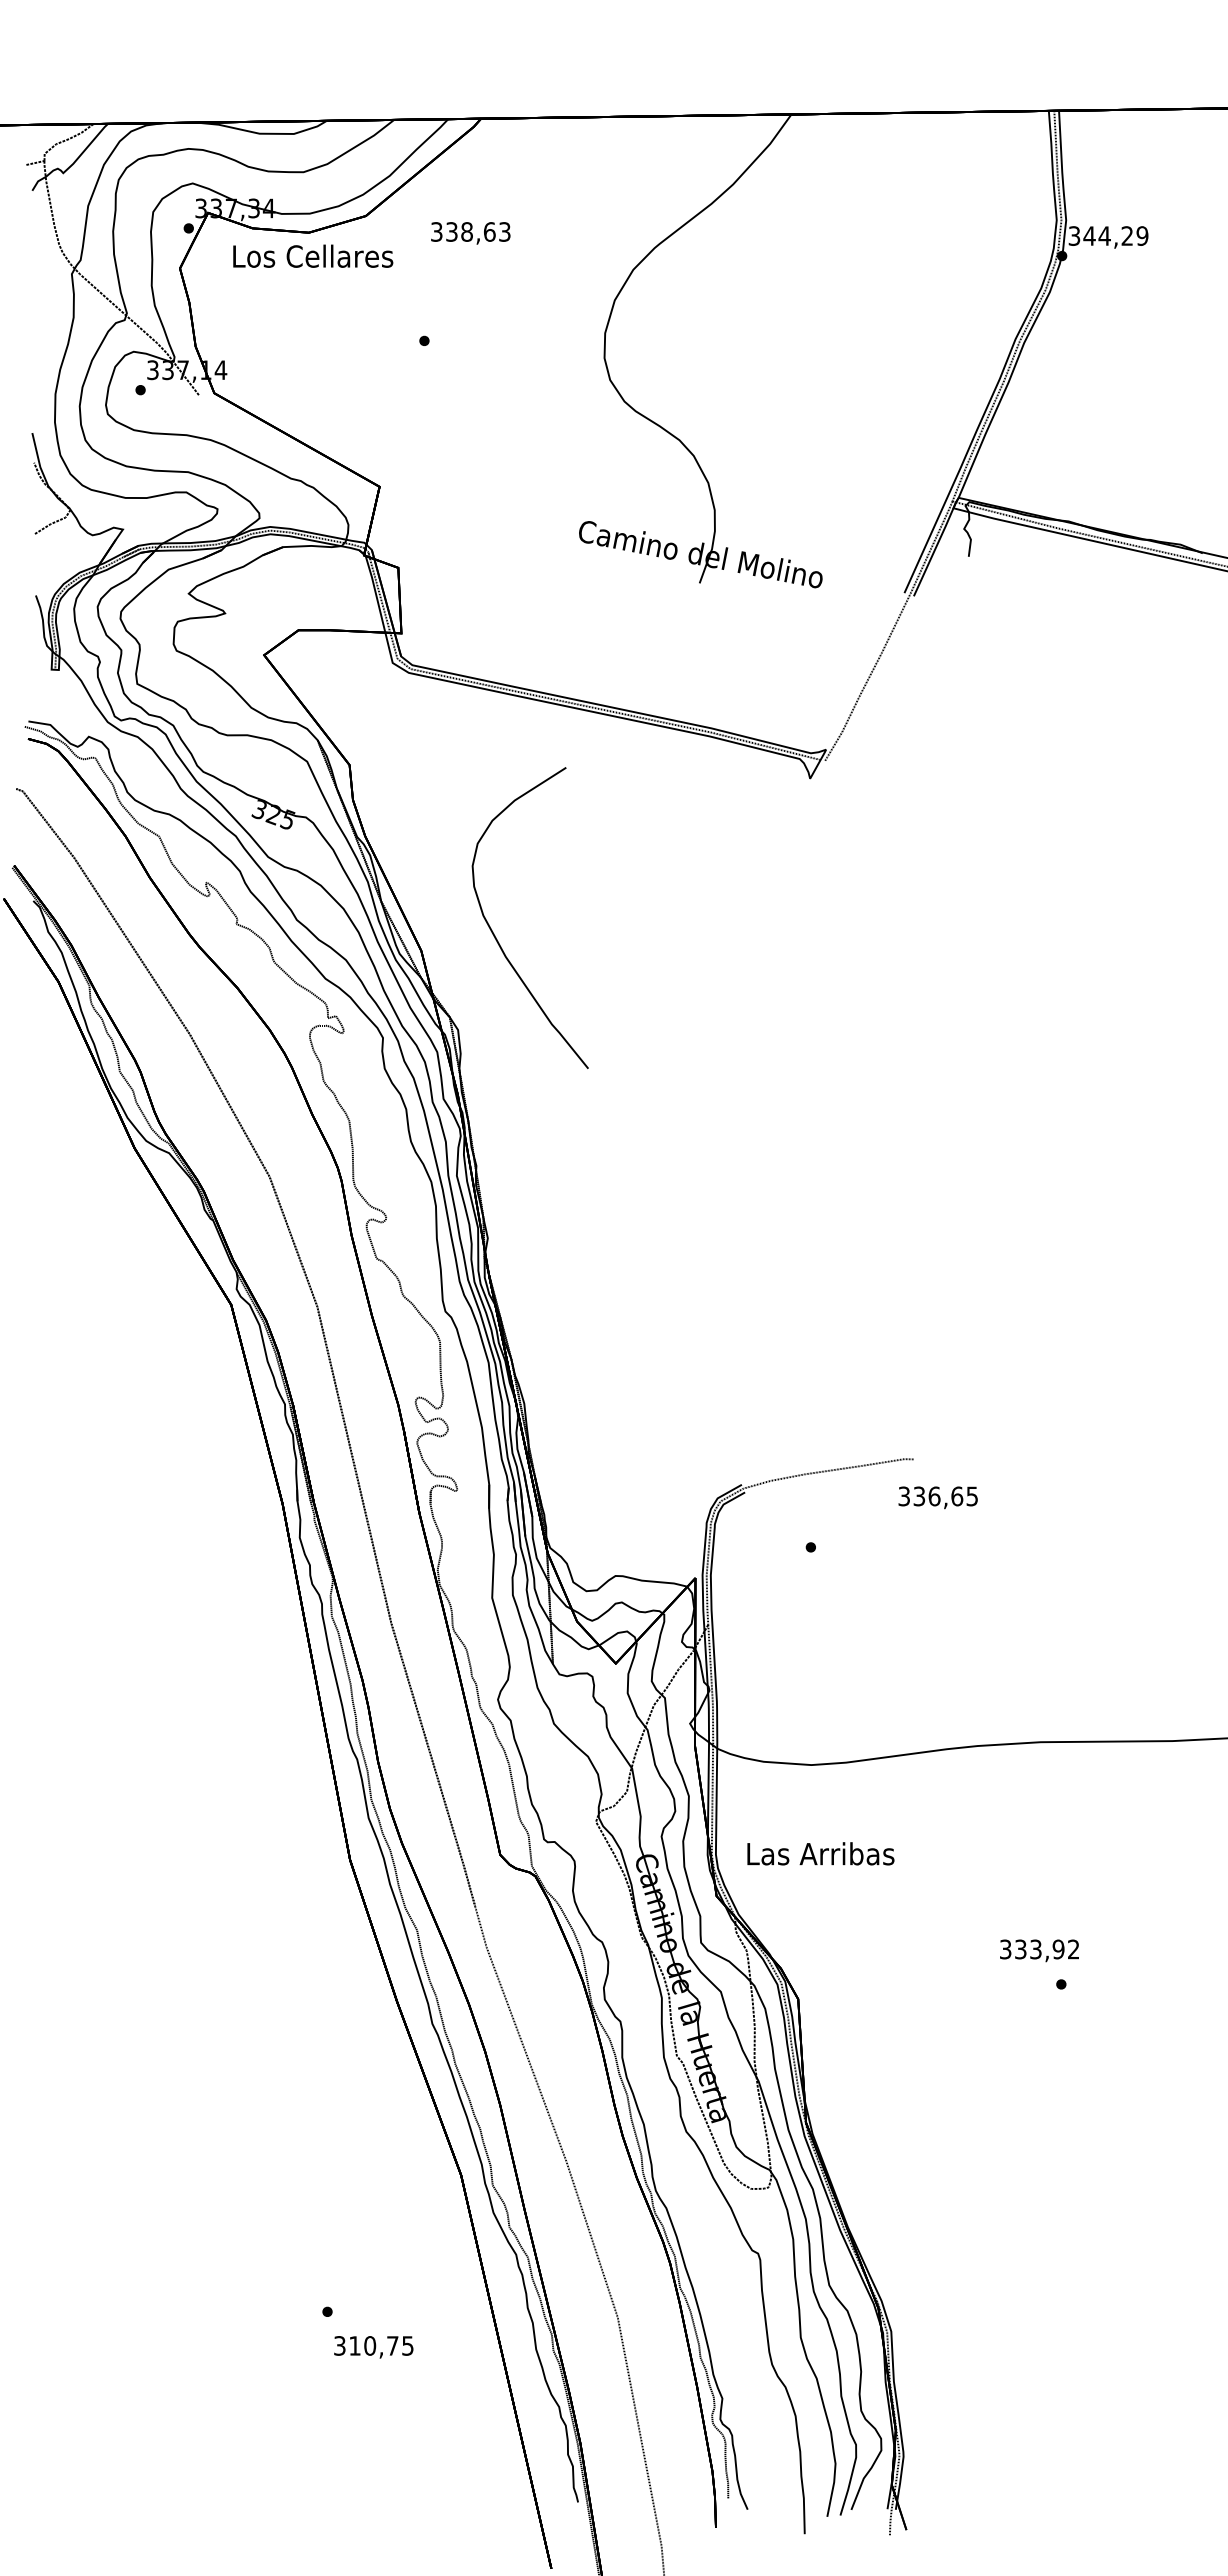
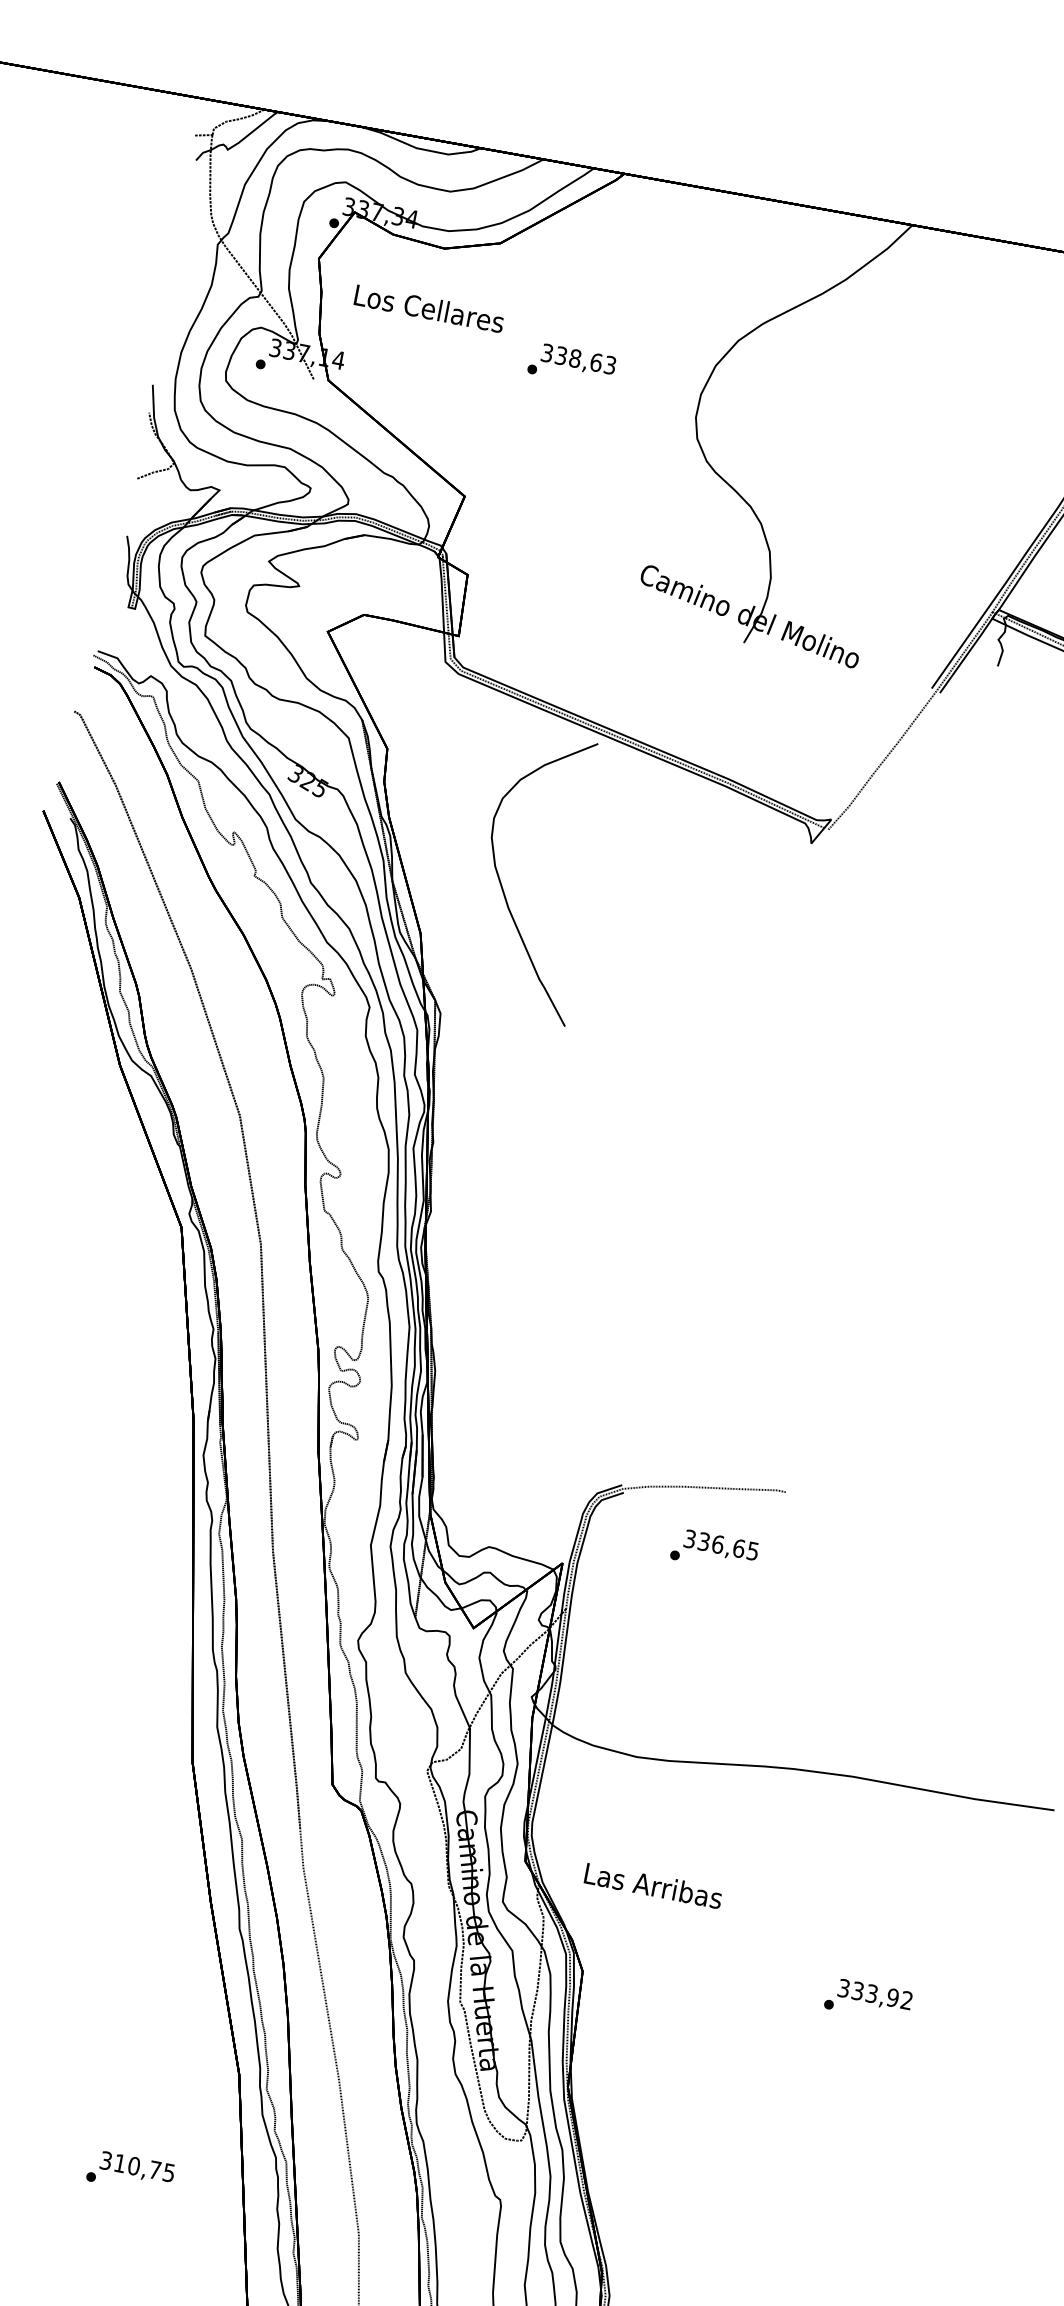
text: (470, 233) -> (578, 360), moved
text: (313, 255) -> (429, 308), moved
part: (495, 935) -> (502, 886), moved
text: (937, 1497) -> (720, 1546), moved
text: (820, 1853) -> (653, 1885), moved
text: (1039, 1950) -> (875, 1995), moved
text: (373, 2347) -> (136, 2168), moved

